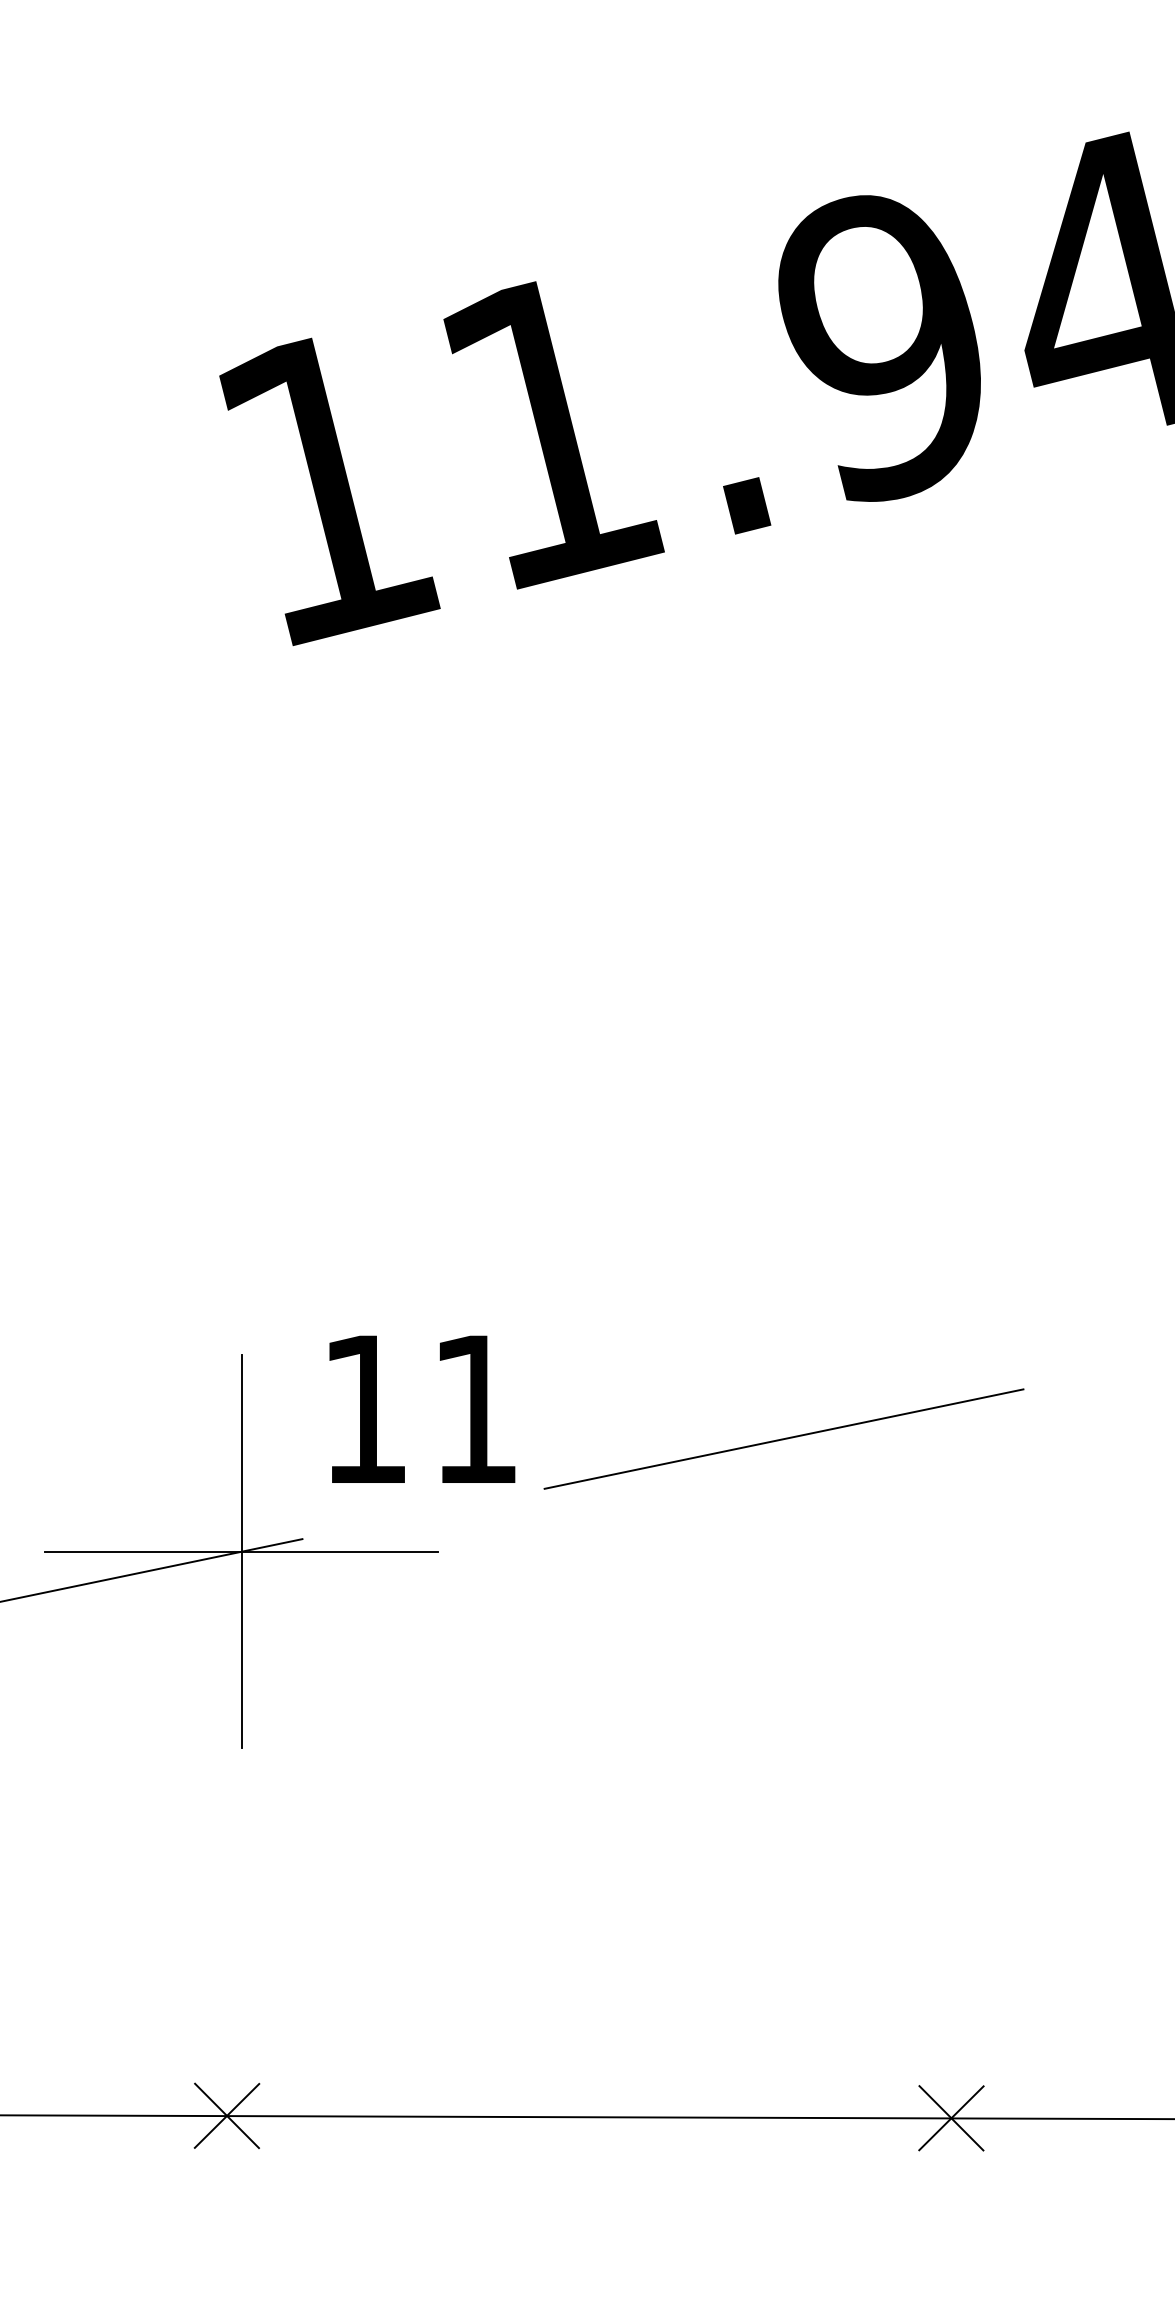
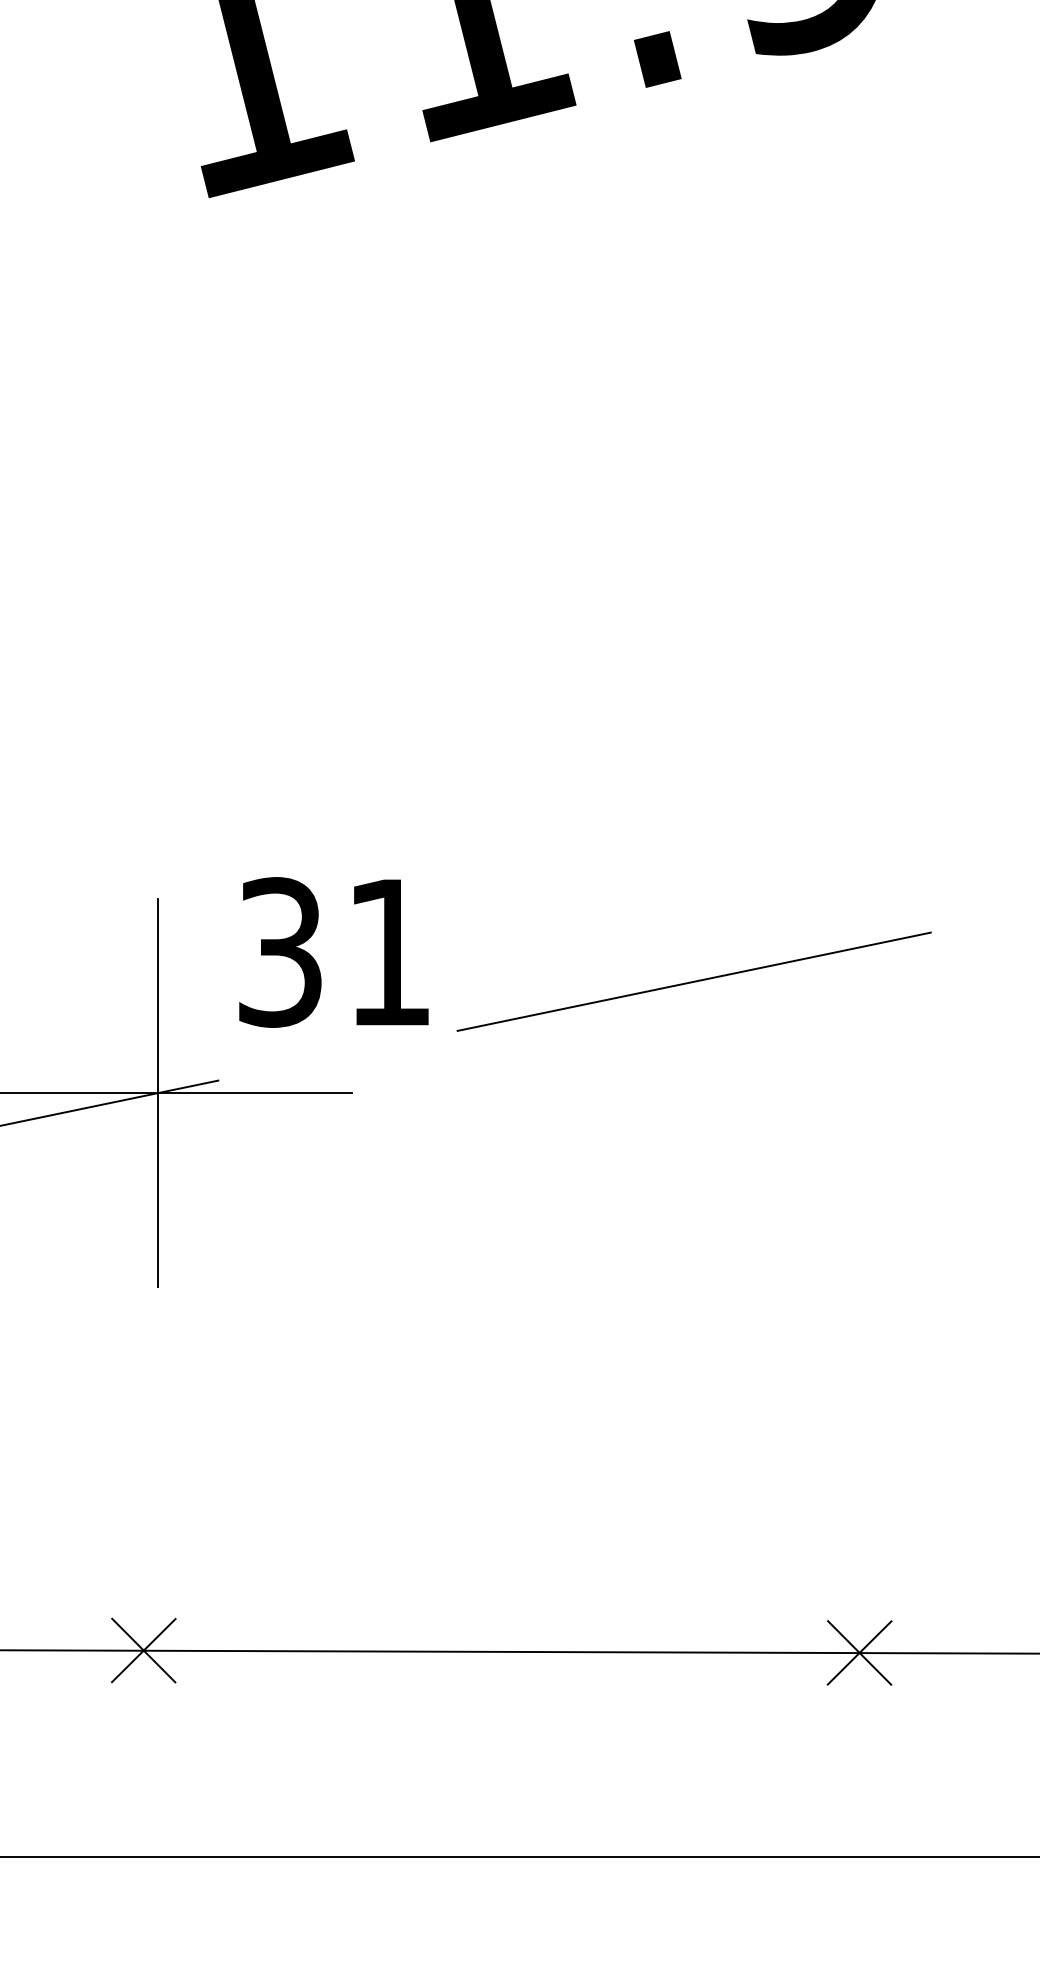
text: (364, 1409) -> (279, 952), 11 -> 31

